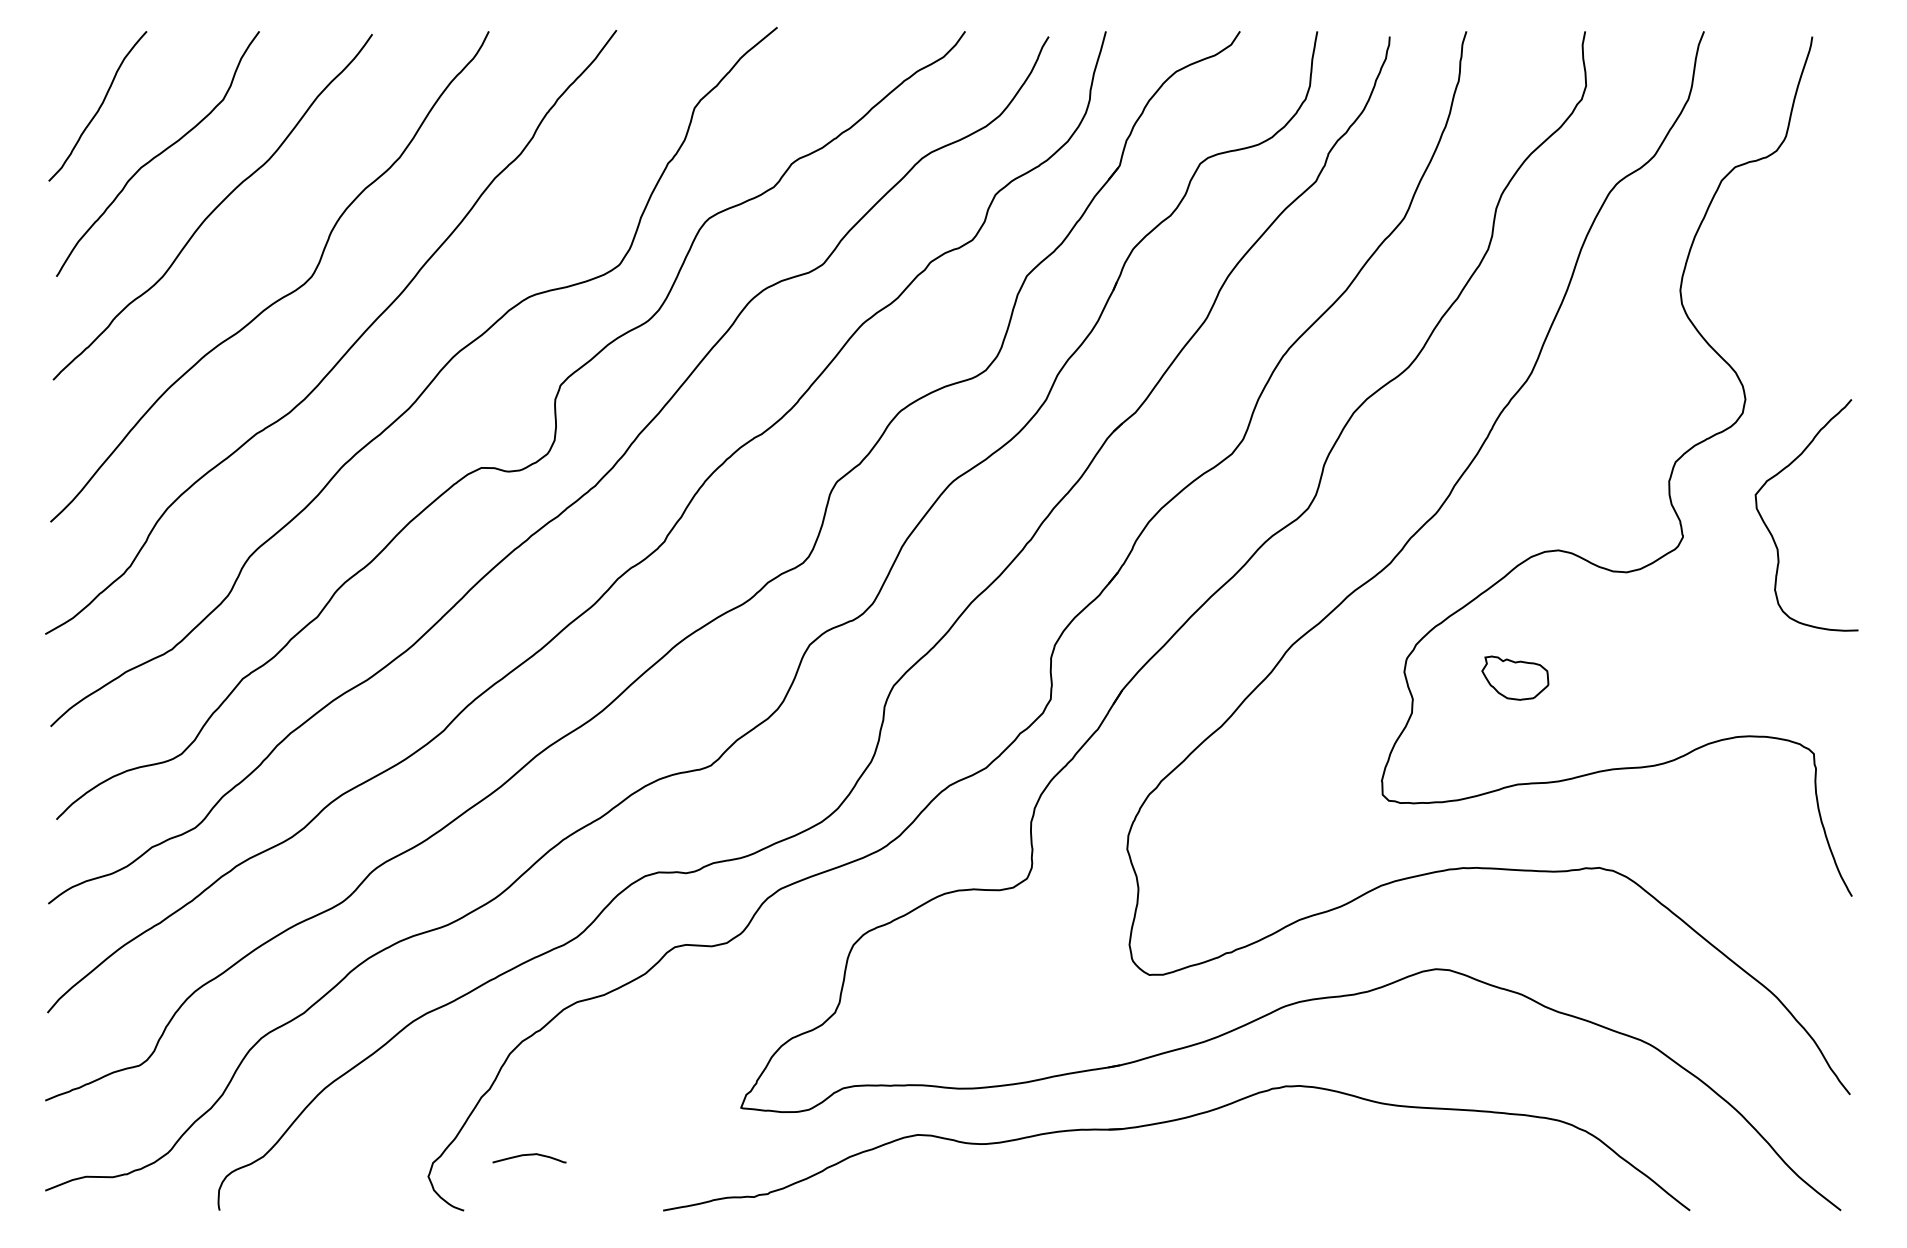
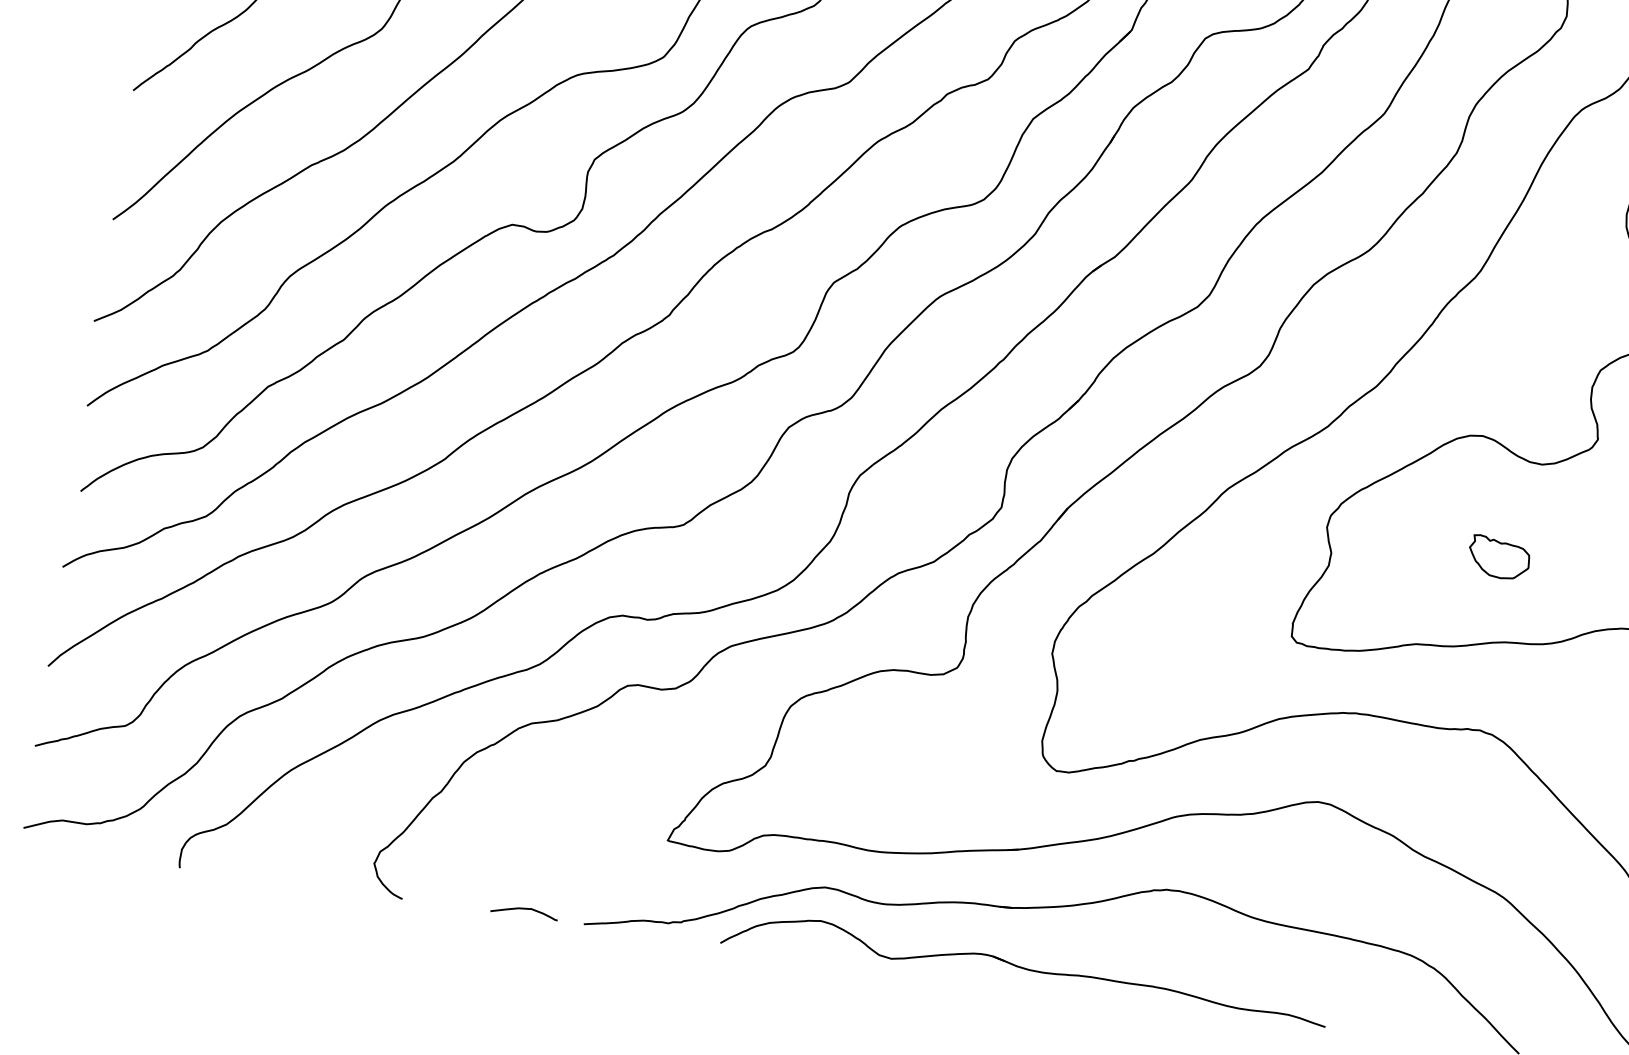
part: (1515, 677) -> (1499, 557), moved
curve: (529, 1155) -> (524, 909), moved
part: (1144, 1190) -> (1024, 966), added

